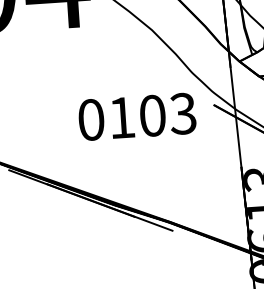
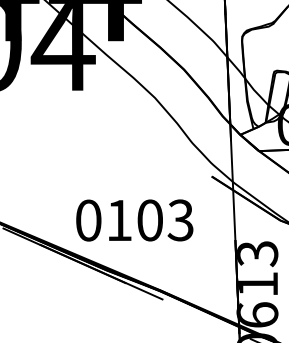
text: (137, 116) -> (134, 220), moved

